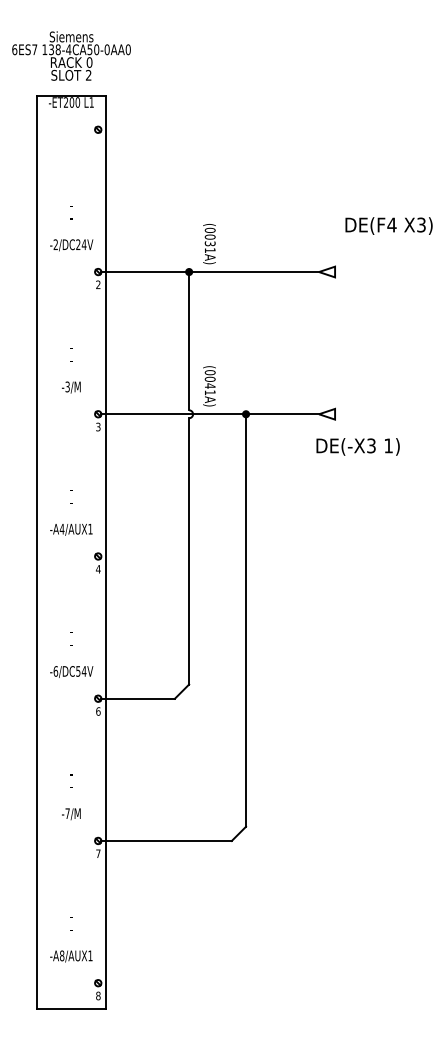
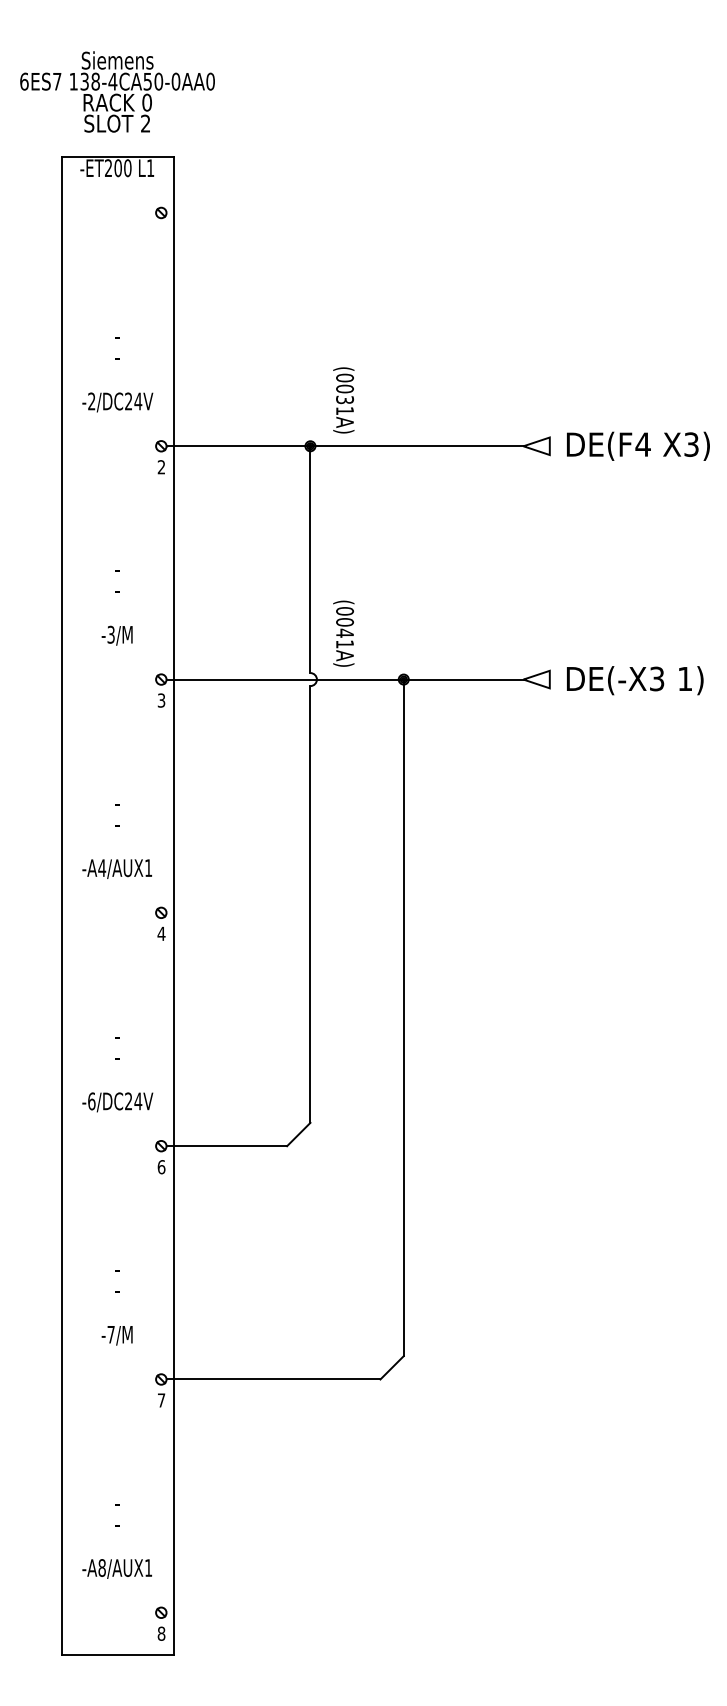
text: (388, 225) -> (637, 445), moved
text: (357, 446) -> (634, 679), moved
text: (78, 671) -> (128, 1101), -6/DC54V -> -6/DC24V

